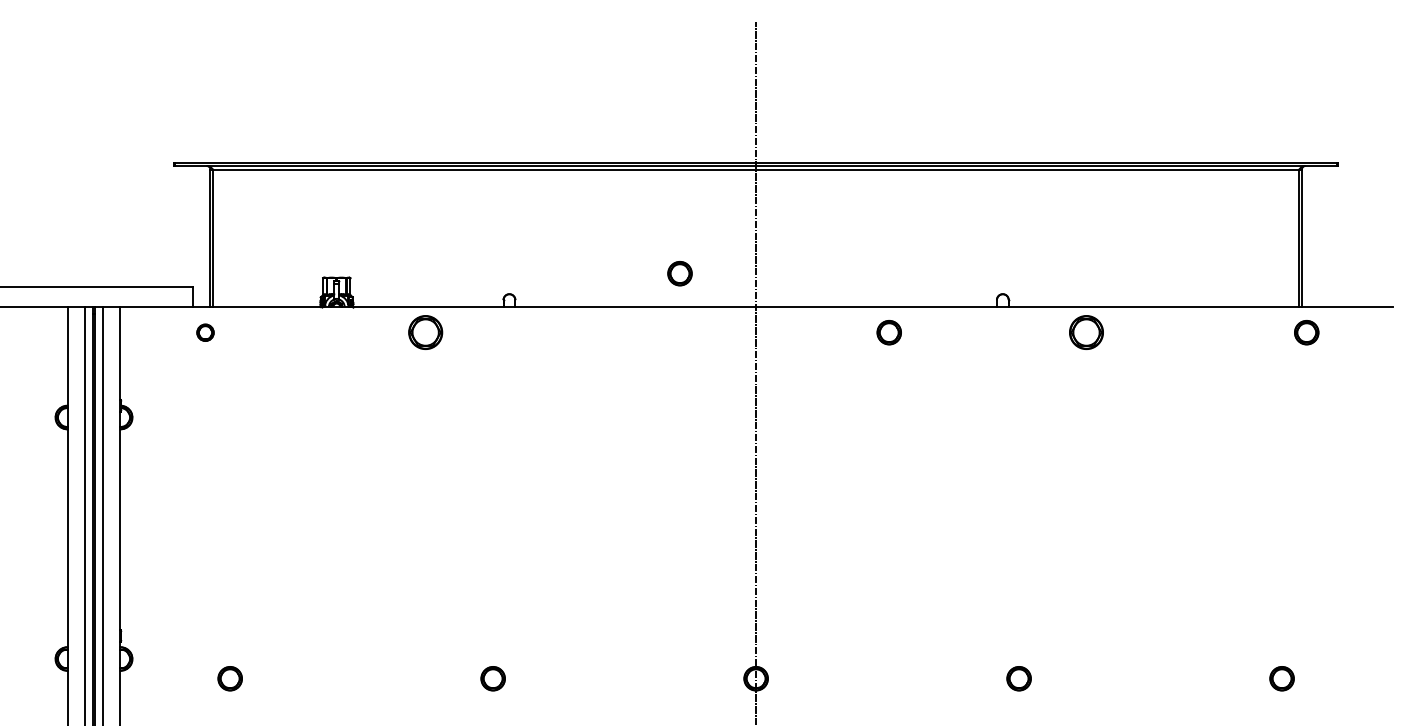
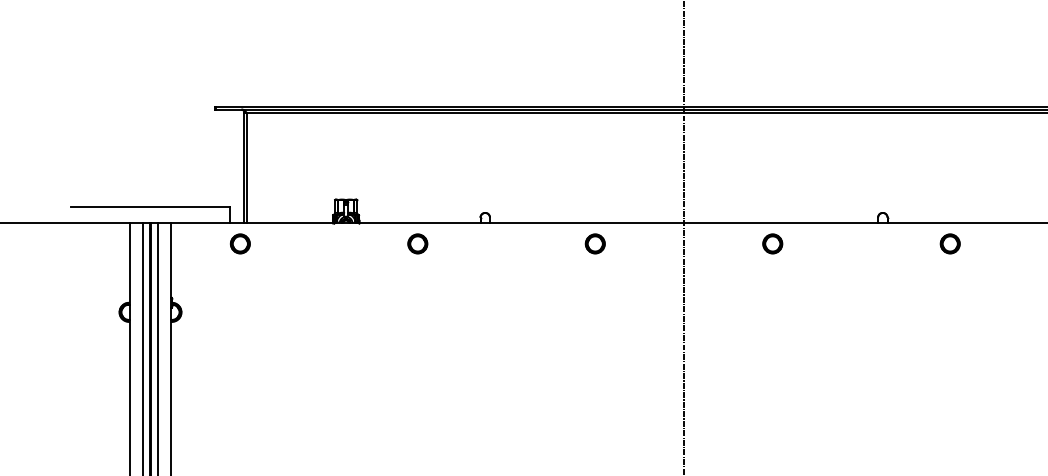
part: (679, 273) -> (594, 243), moved
part: (205, 332) -> (240, 243), size x1.43
part: (425, 332) -> (417, 243), size x0.71
part: (888, 332) -> (772, 243), moved
part: (1086, 332) -> (950, 243), size x0.71

